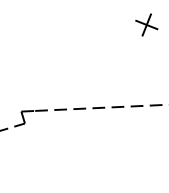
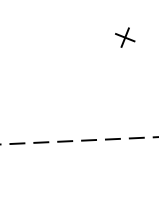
part: (146, 24) -> (124, 37), size x0.7

